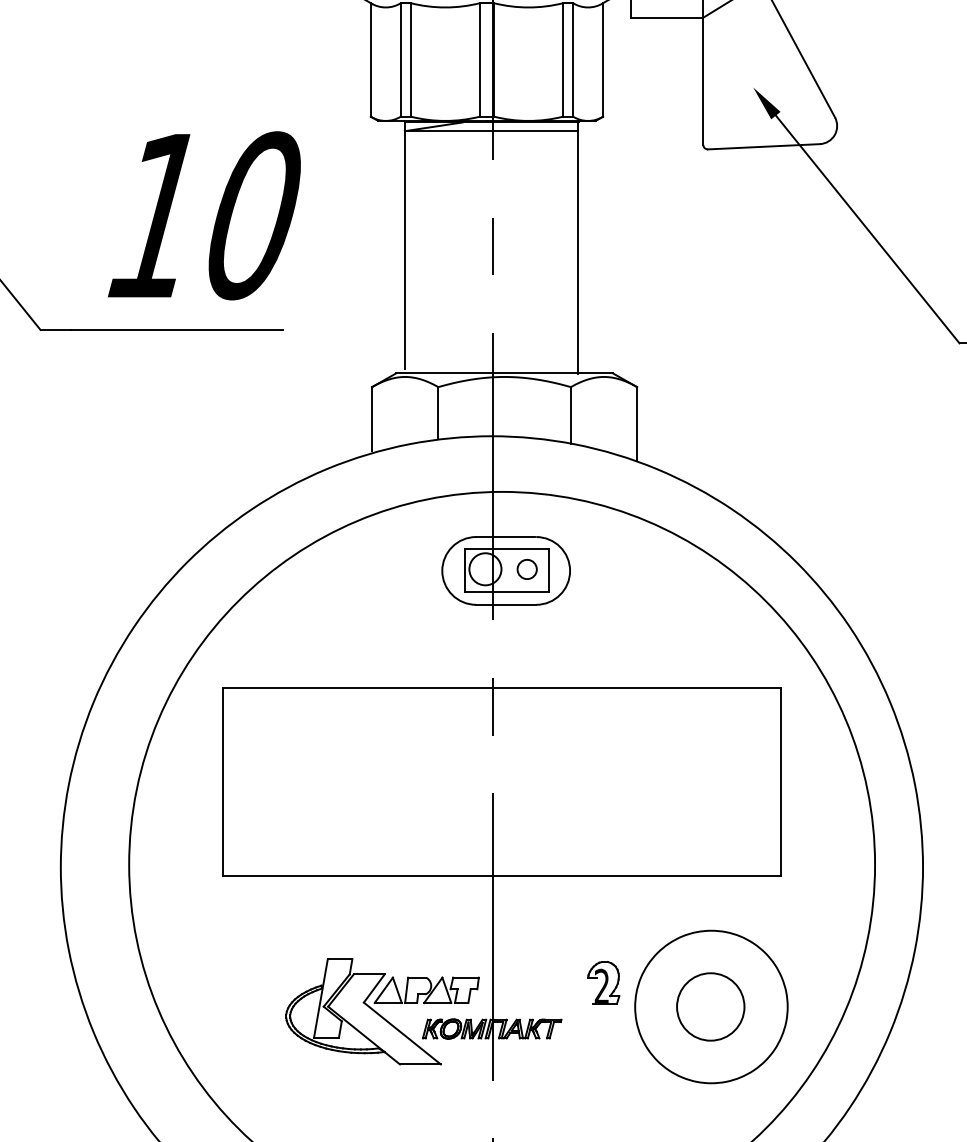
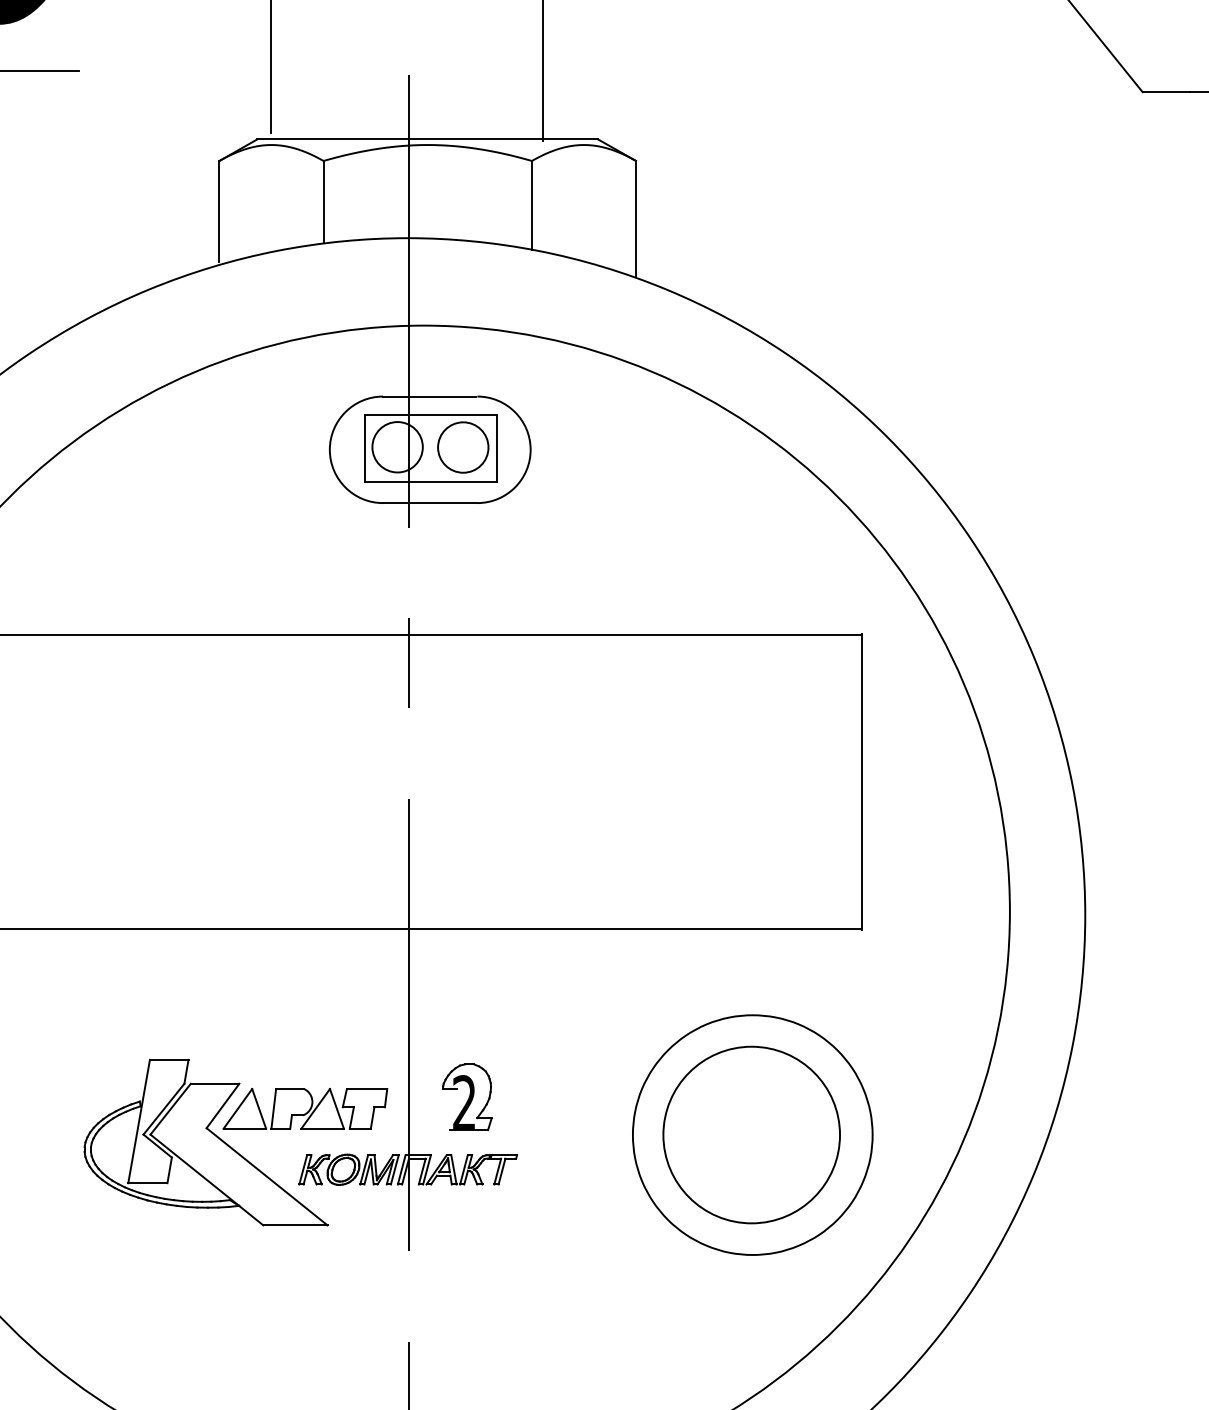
circle: (527, 569) -> (463, 447), size x1.67
part: (603, 982) -> (466, 1096), moved
circle: (710, 1006) -> (751, 1134), size x1.67

